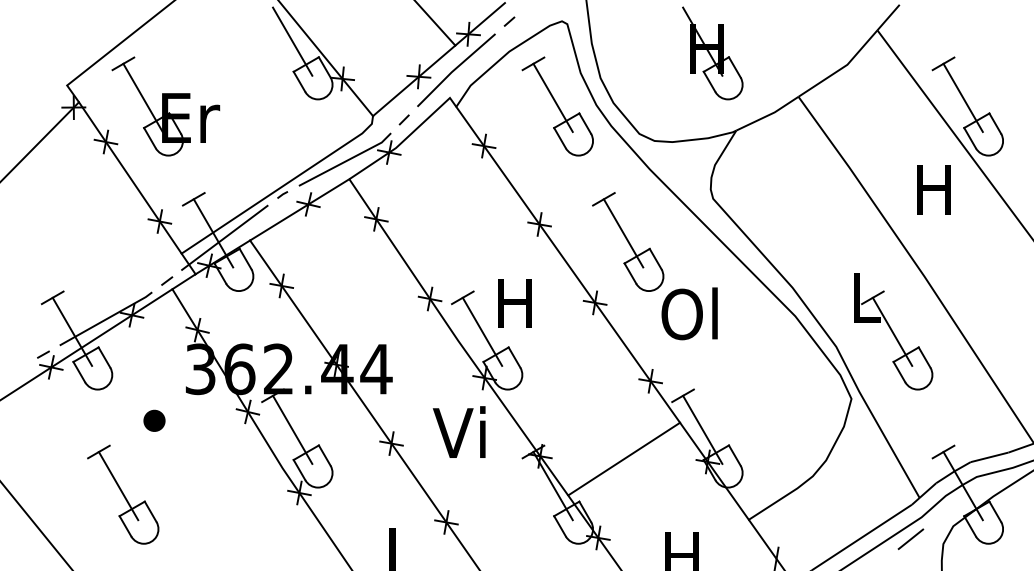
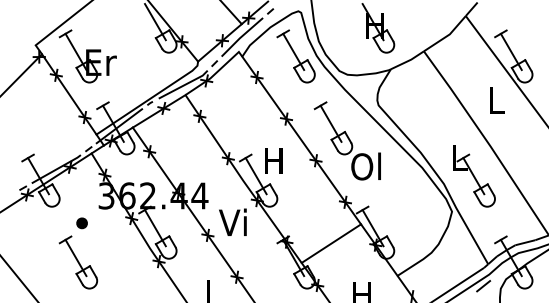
text: (933, 189) -> (495, 100), H -> L
text: (458, 430) -> (232, 221), moved
part: (123, 494) -> (78, 262), moved

